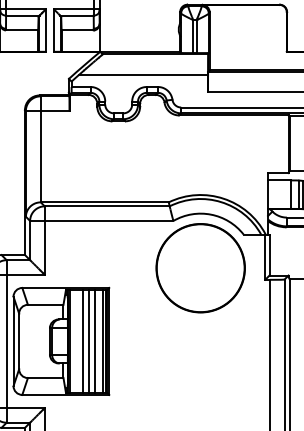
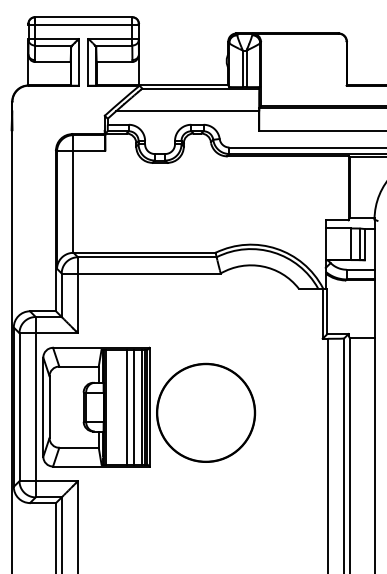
circle: (201, 267) -> (206, 412), moved
line: (83, 340) -> (120, 406), removed

